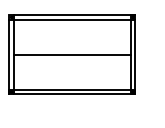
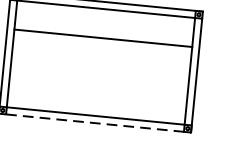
line: (72, 54) -> (103, 37), moved
line: (74, 94) -> (98, 123), solid -> dashed

